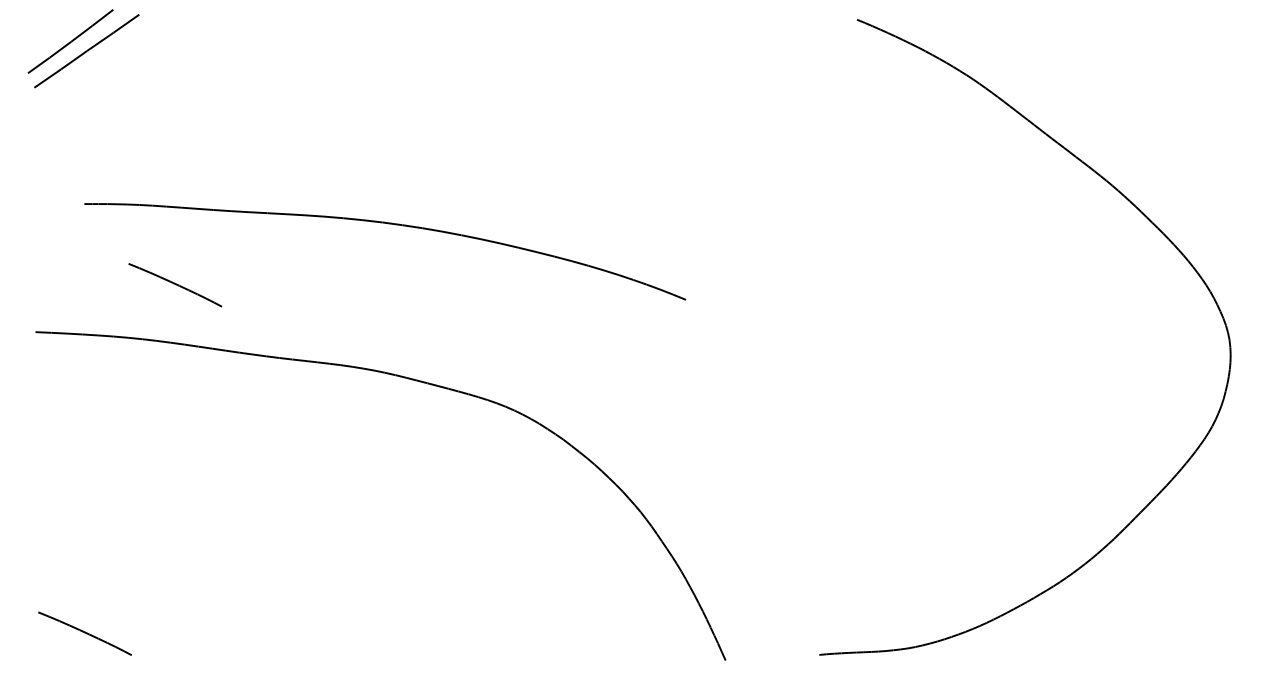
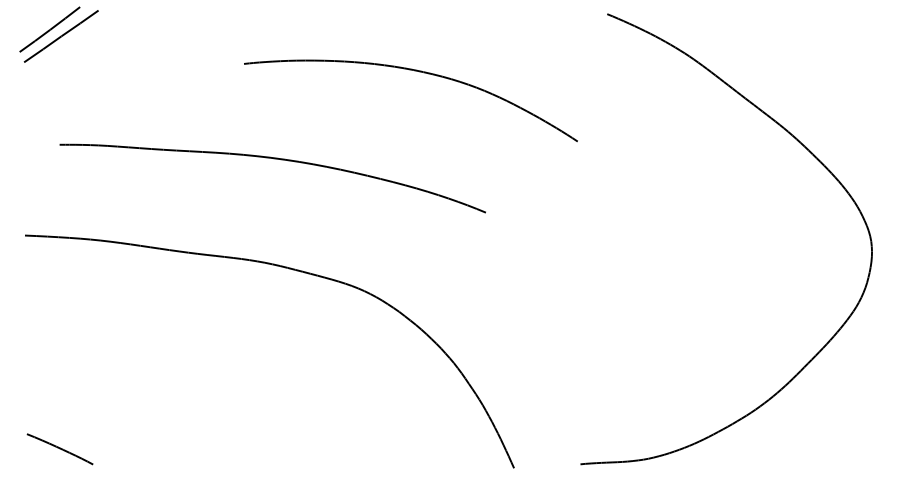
part: (585, 100) -> (414, 71), added
line: (174, 285) -> (123, 202), removed

